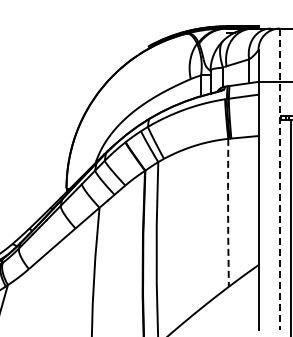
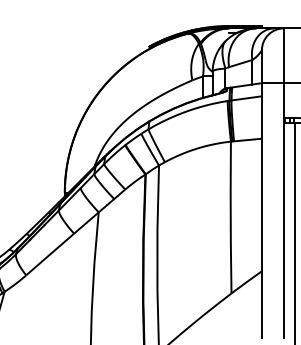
line: (279, 179) -> (283, 183), dashed -> solid
line: (228, 213) -> (231, 218), dashed -> solid

